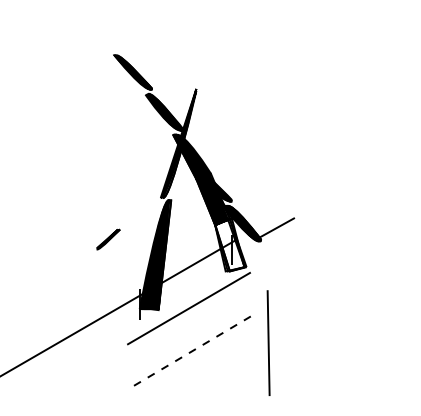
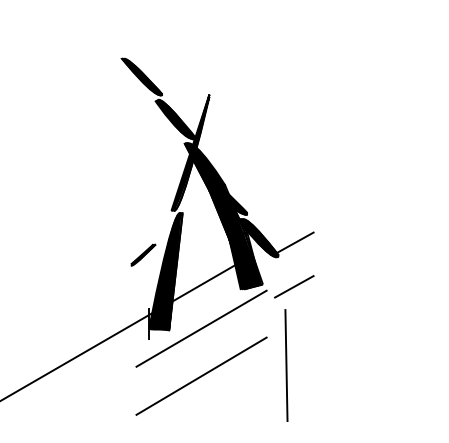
part: (108, 239) -> (143, 255), moved
fill: (229, 245) -> (244, 261), added
line: (276, 269) -> (294, 287), added
line: (189, 353) -> (202, 376), dashed -> solid

